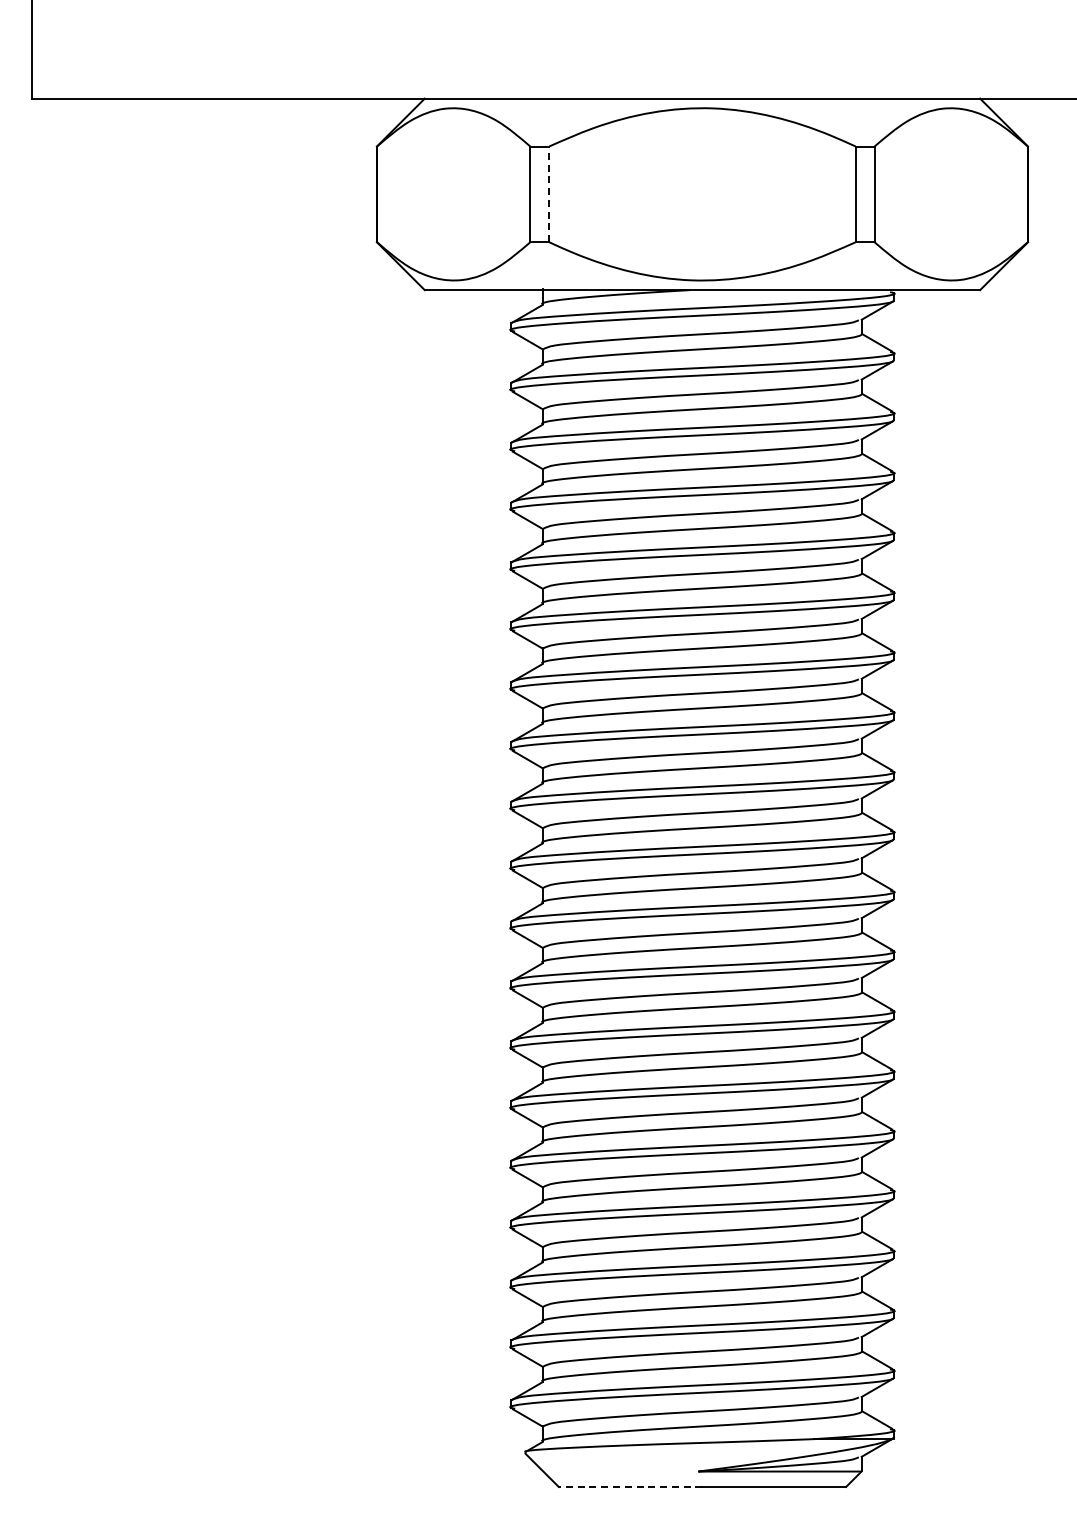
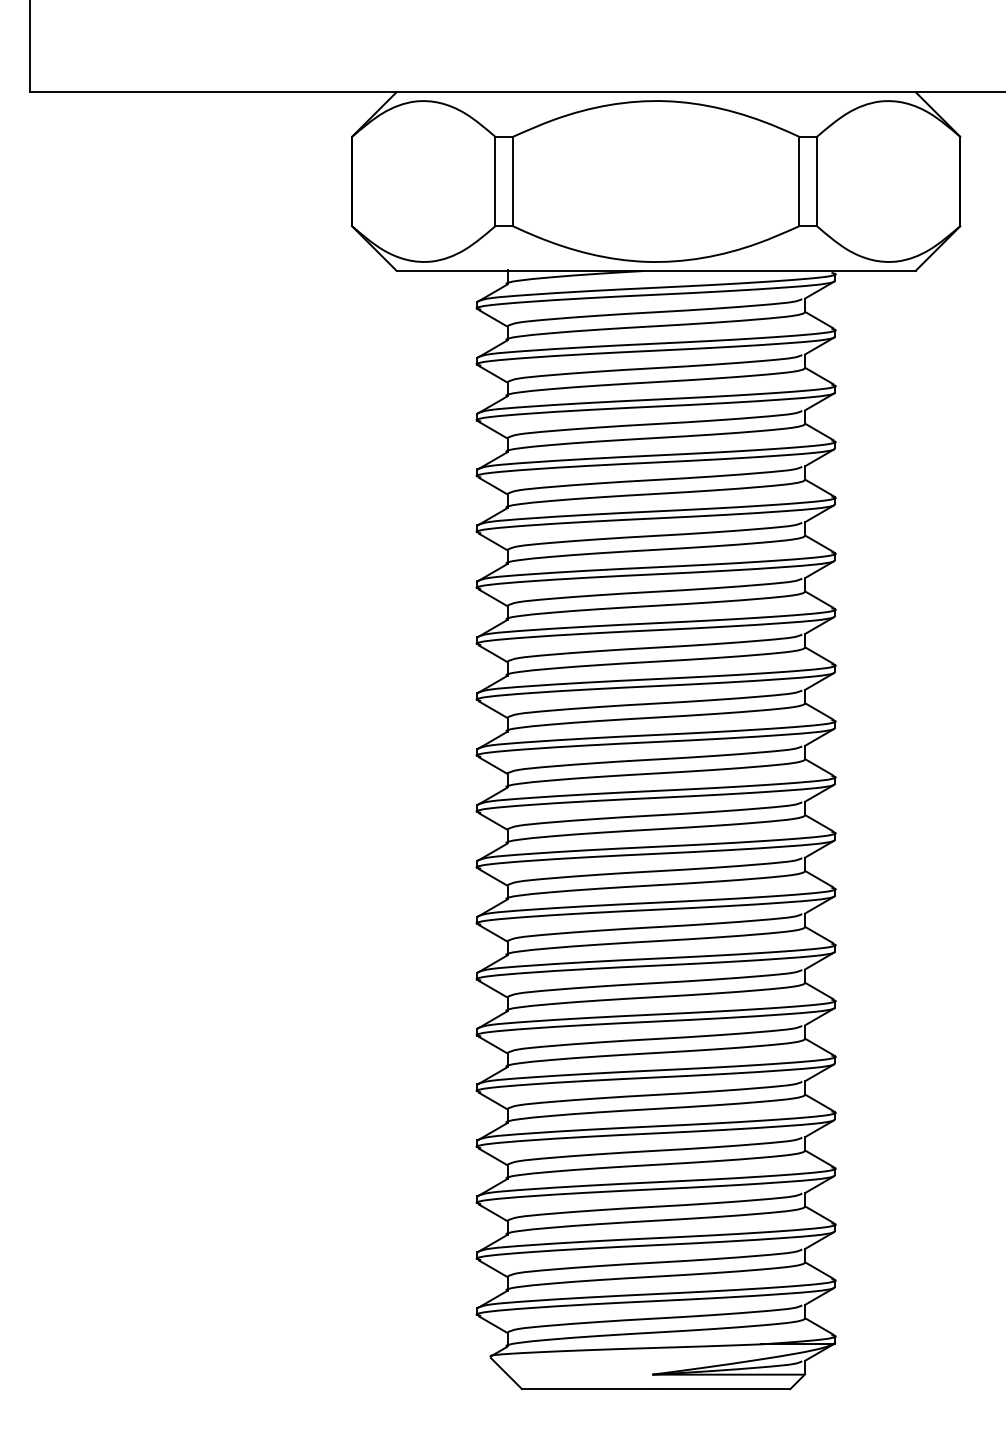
line: (549, 194) -> (513, 181), dashed -> solid
line: (630, 1487) -> (588, 1389), dashed -> solid

